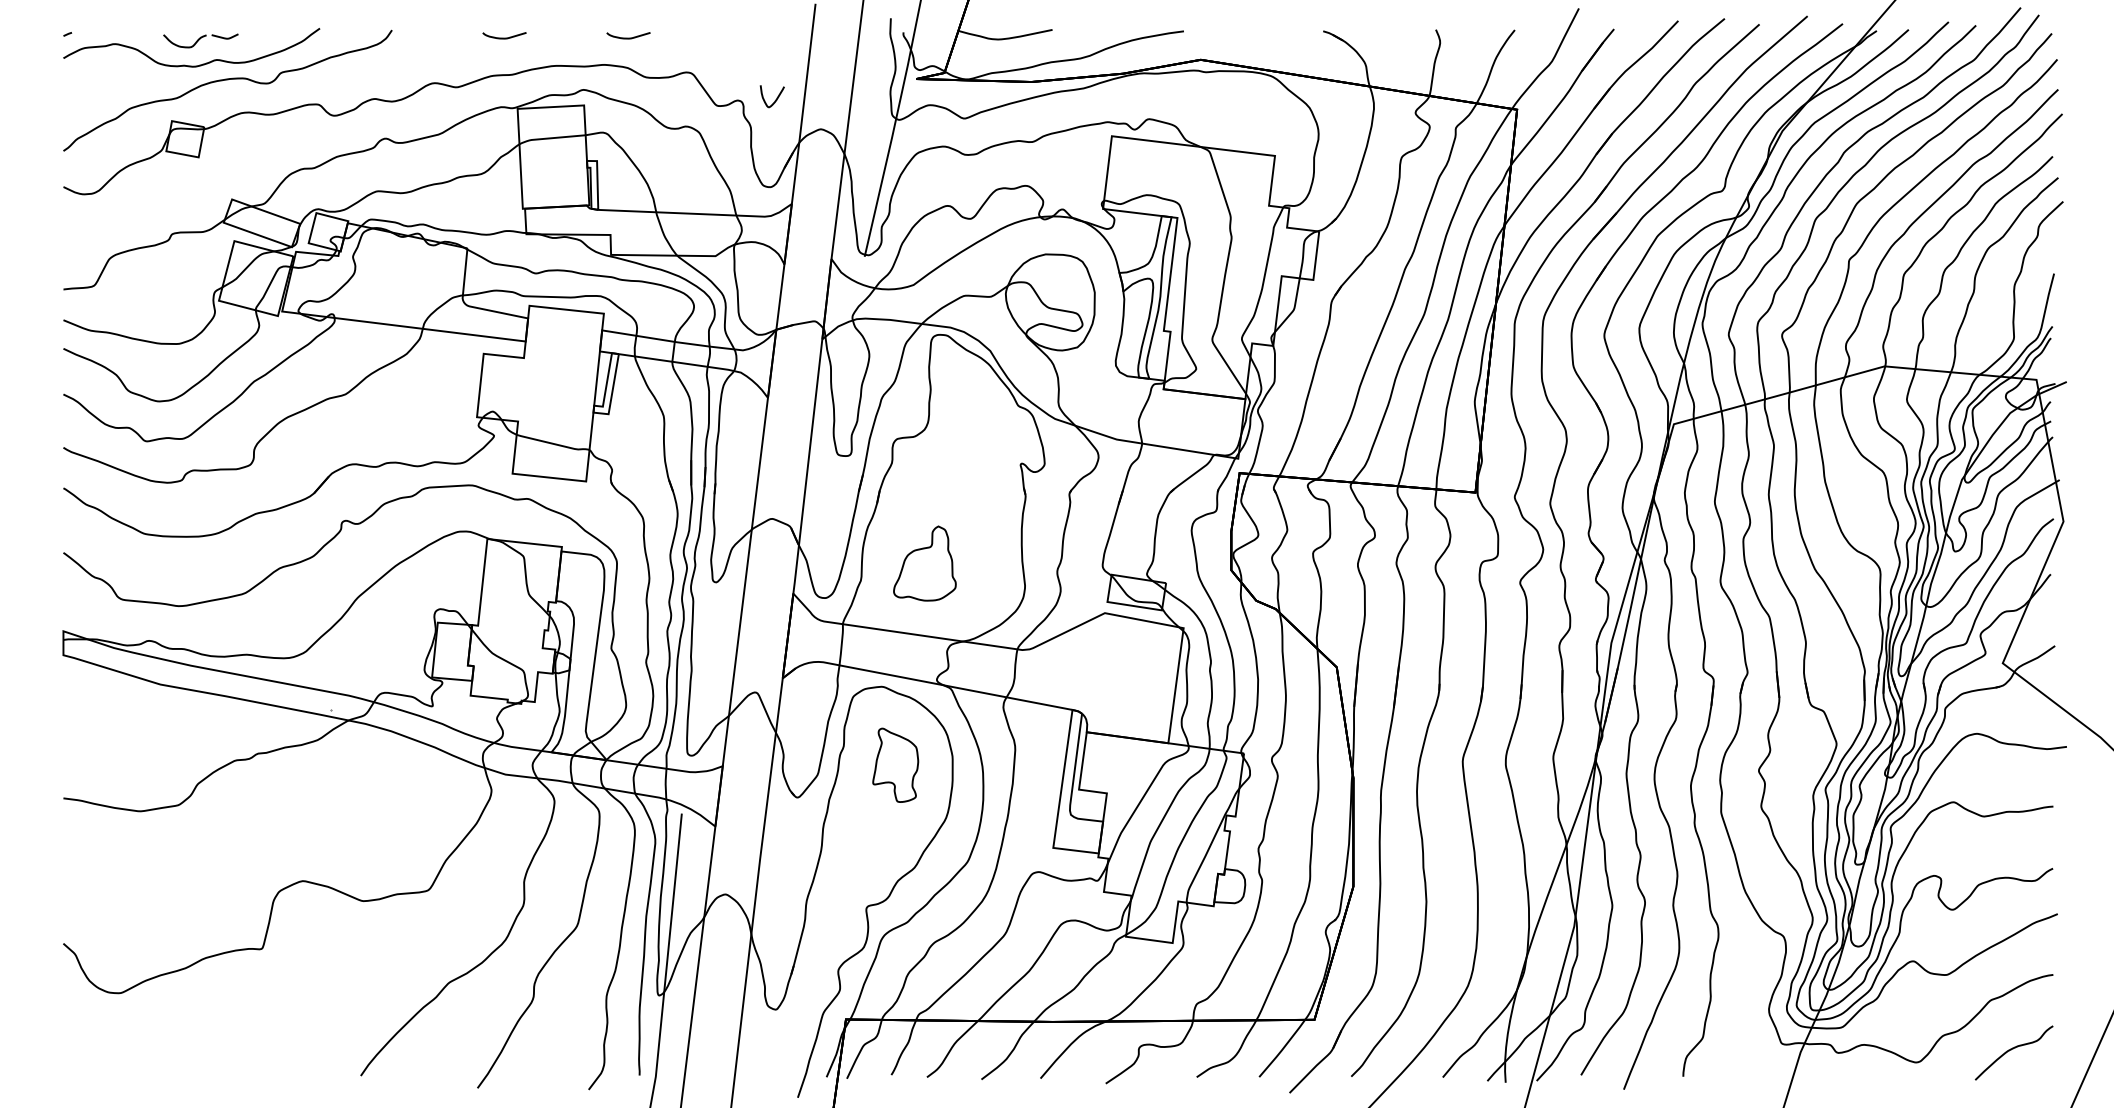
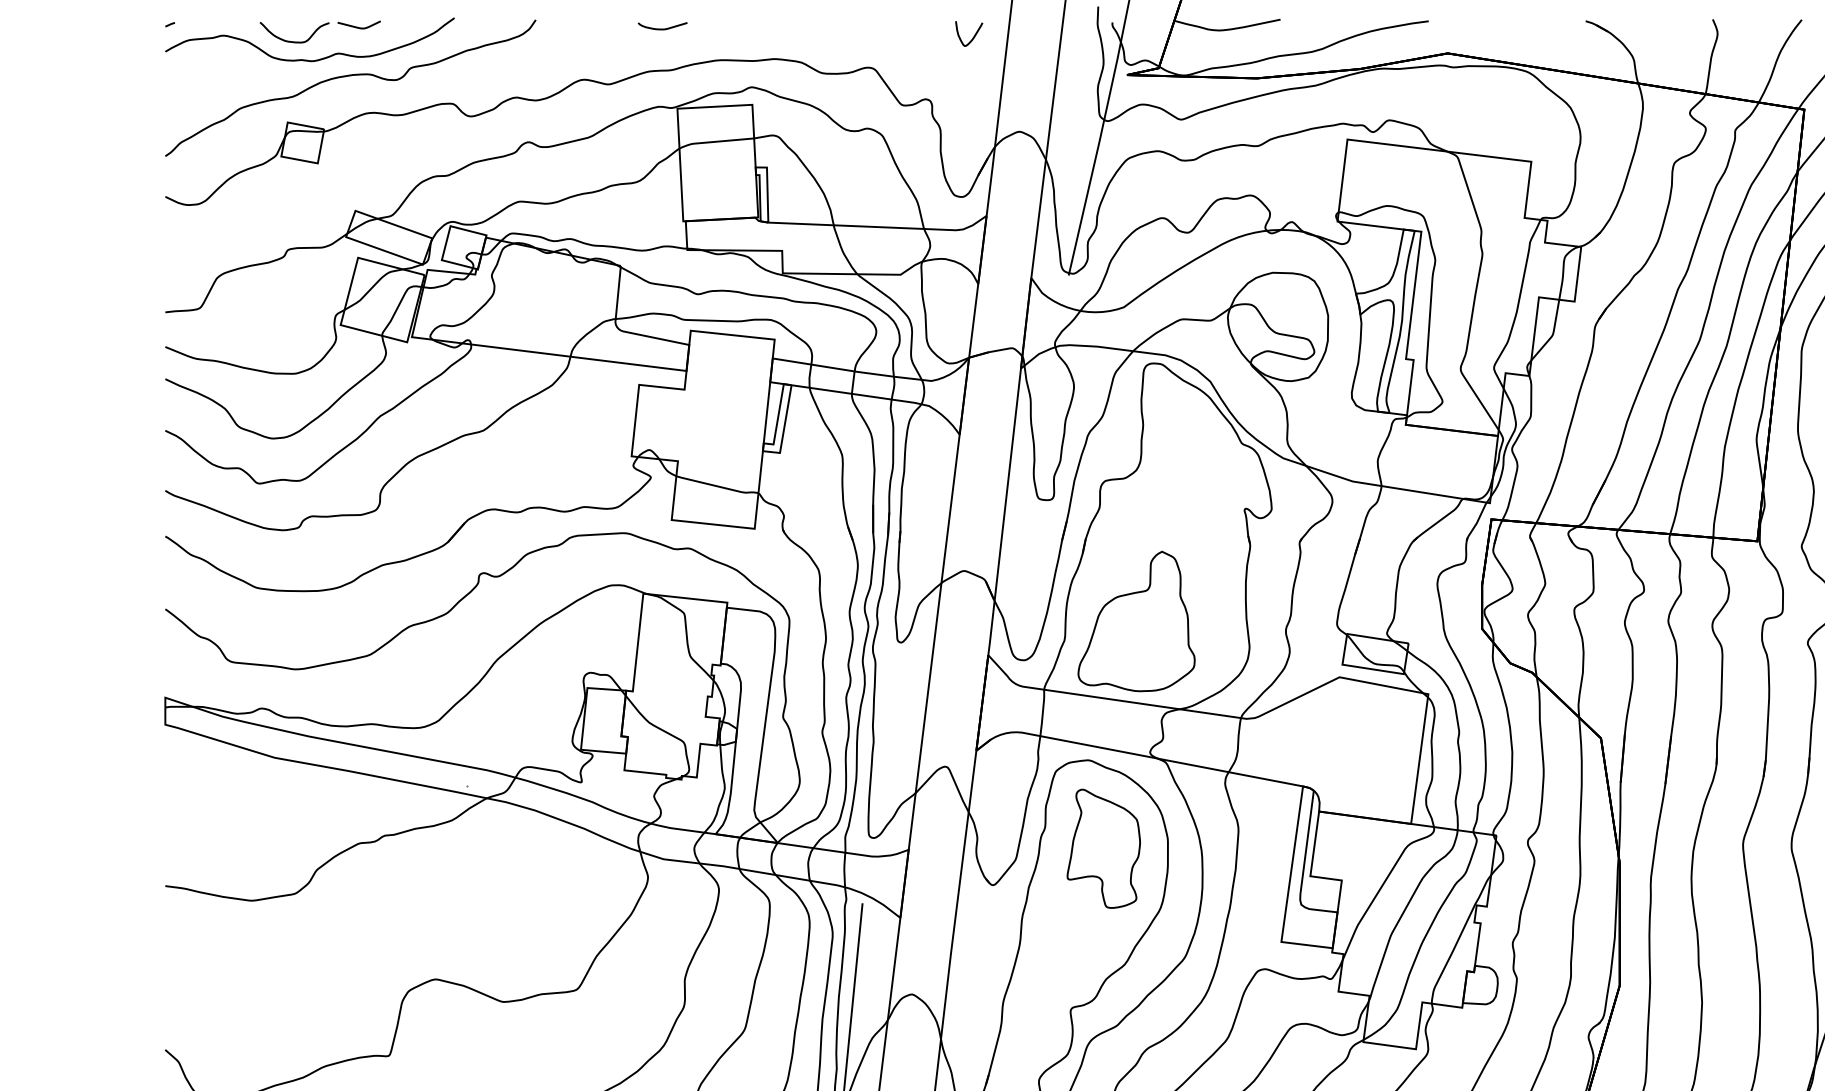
curve: (628, 37) -> (802, 28), removed
part: (200, 40) -> (319, 31), size x1.43
curve: (775, 99) -> (972, 37), moved
part: (924, 563) -> (1136, 621), size x1.67
part: (895, 765) -> (1103, 849), size x1.43

